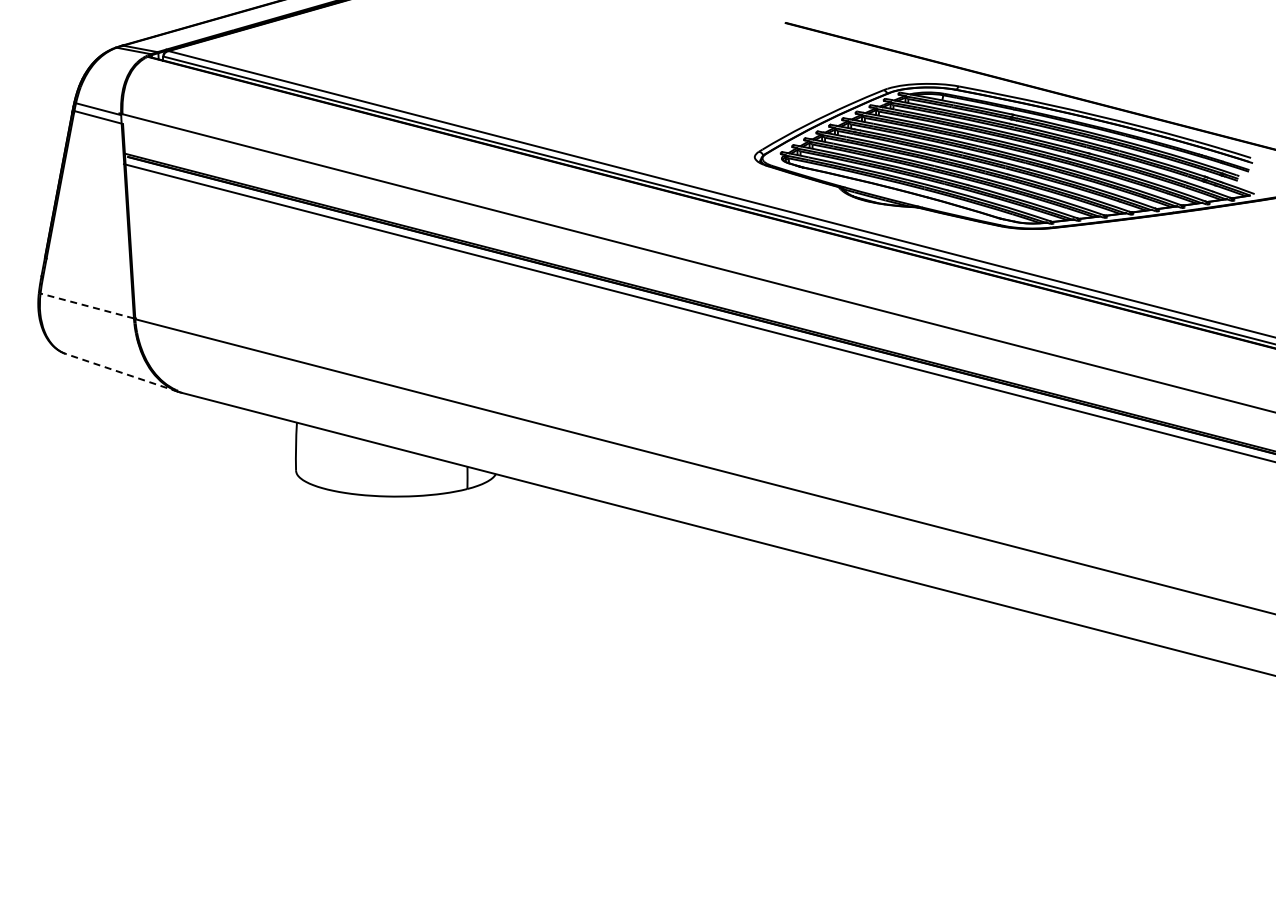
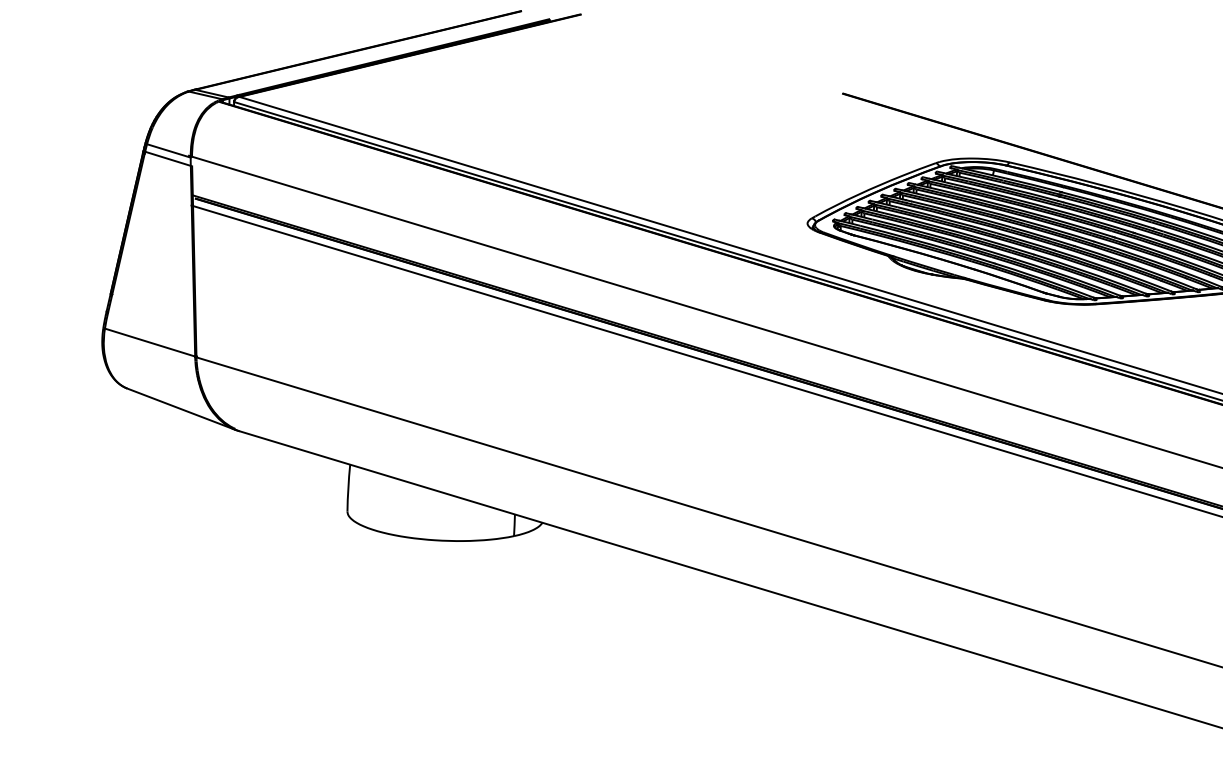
line: (86, 305) -> (149, 342), dashed -> solid
line: (121, 372) -> (180, 408), dashed -> solid

